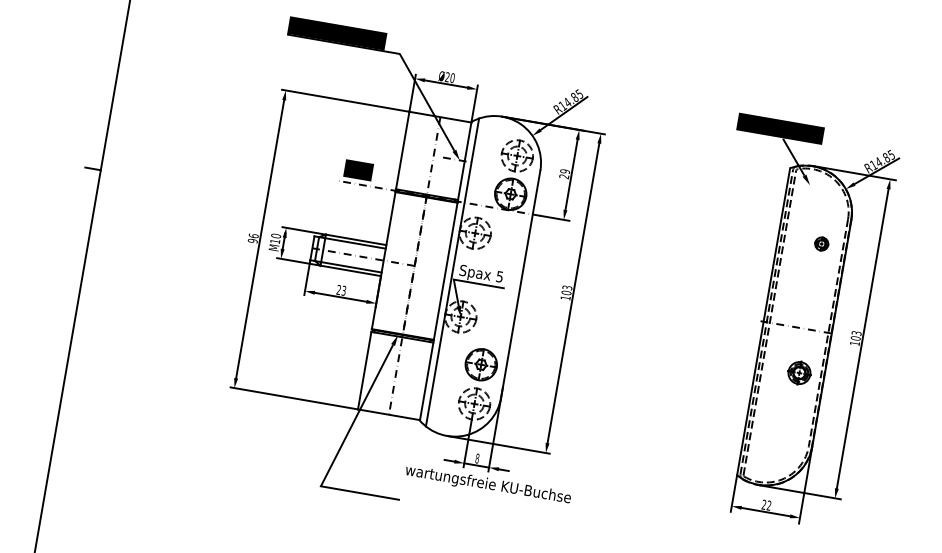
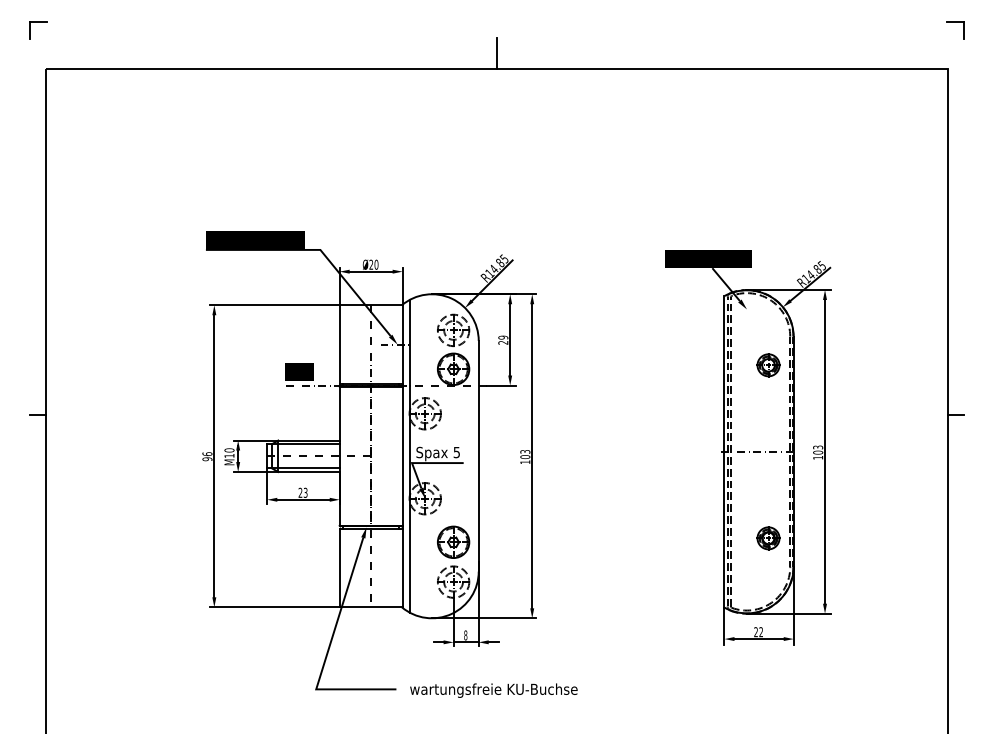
part: (821, 244) -> (768, 365), size x1.67
part: (799, 373) -> (768, 538), moved
text: (487, 484) -> (493, 690), moved

